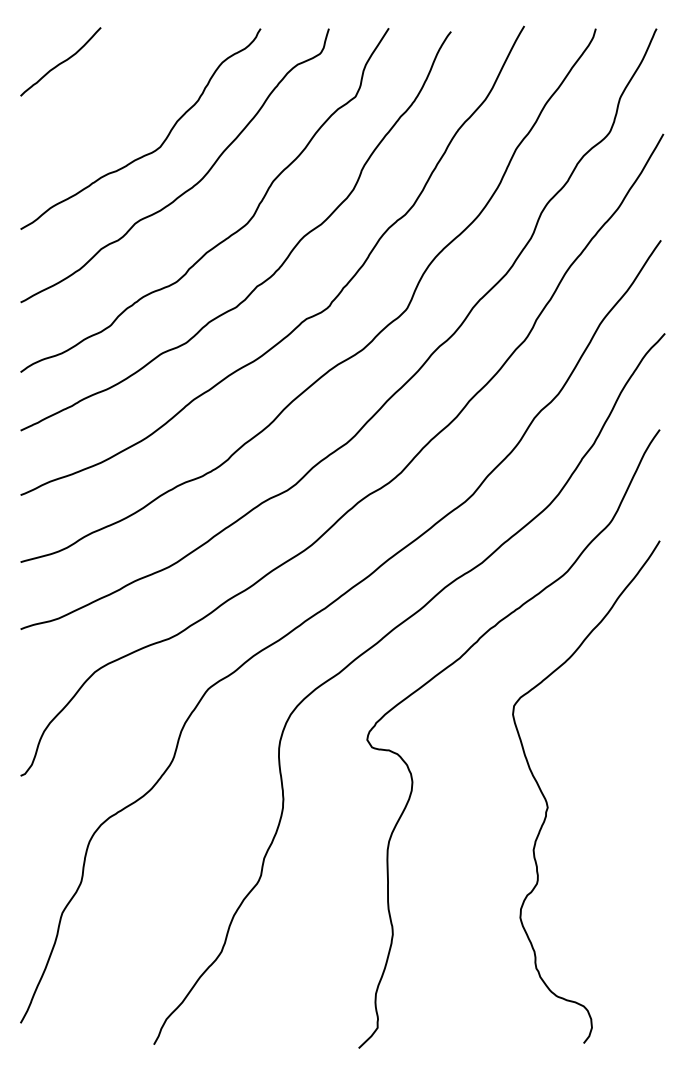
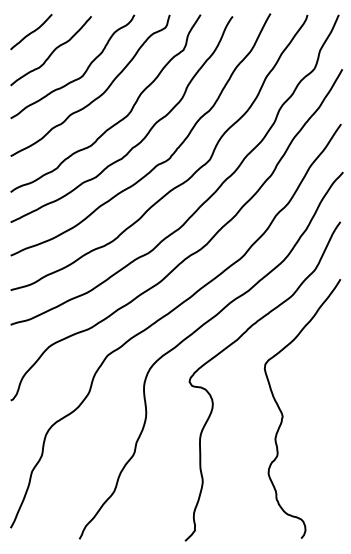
curve: (99, 101) -> (51, 52), added

